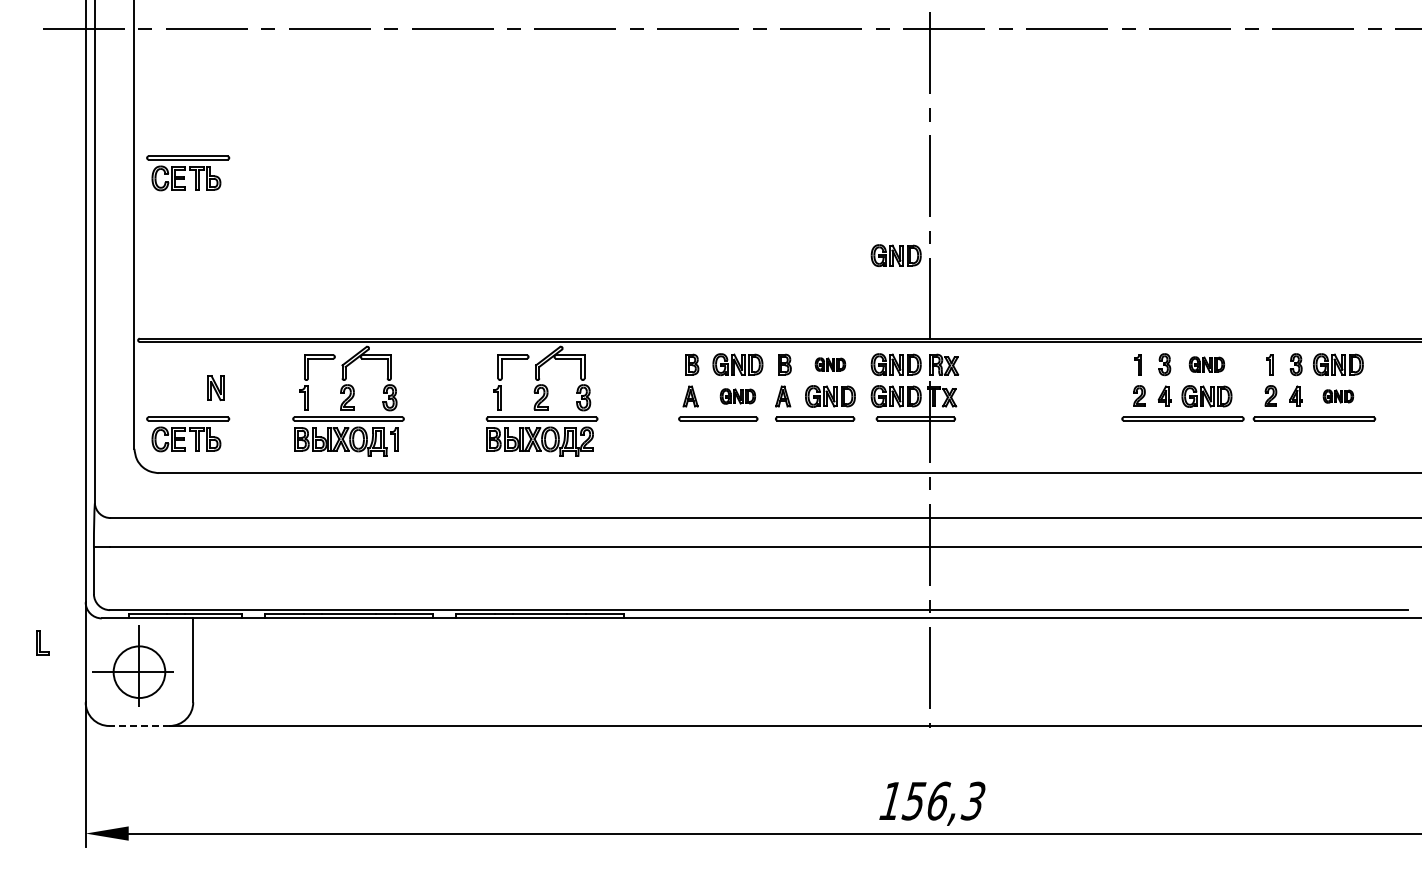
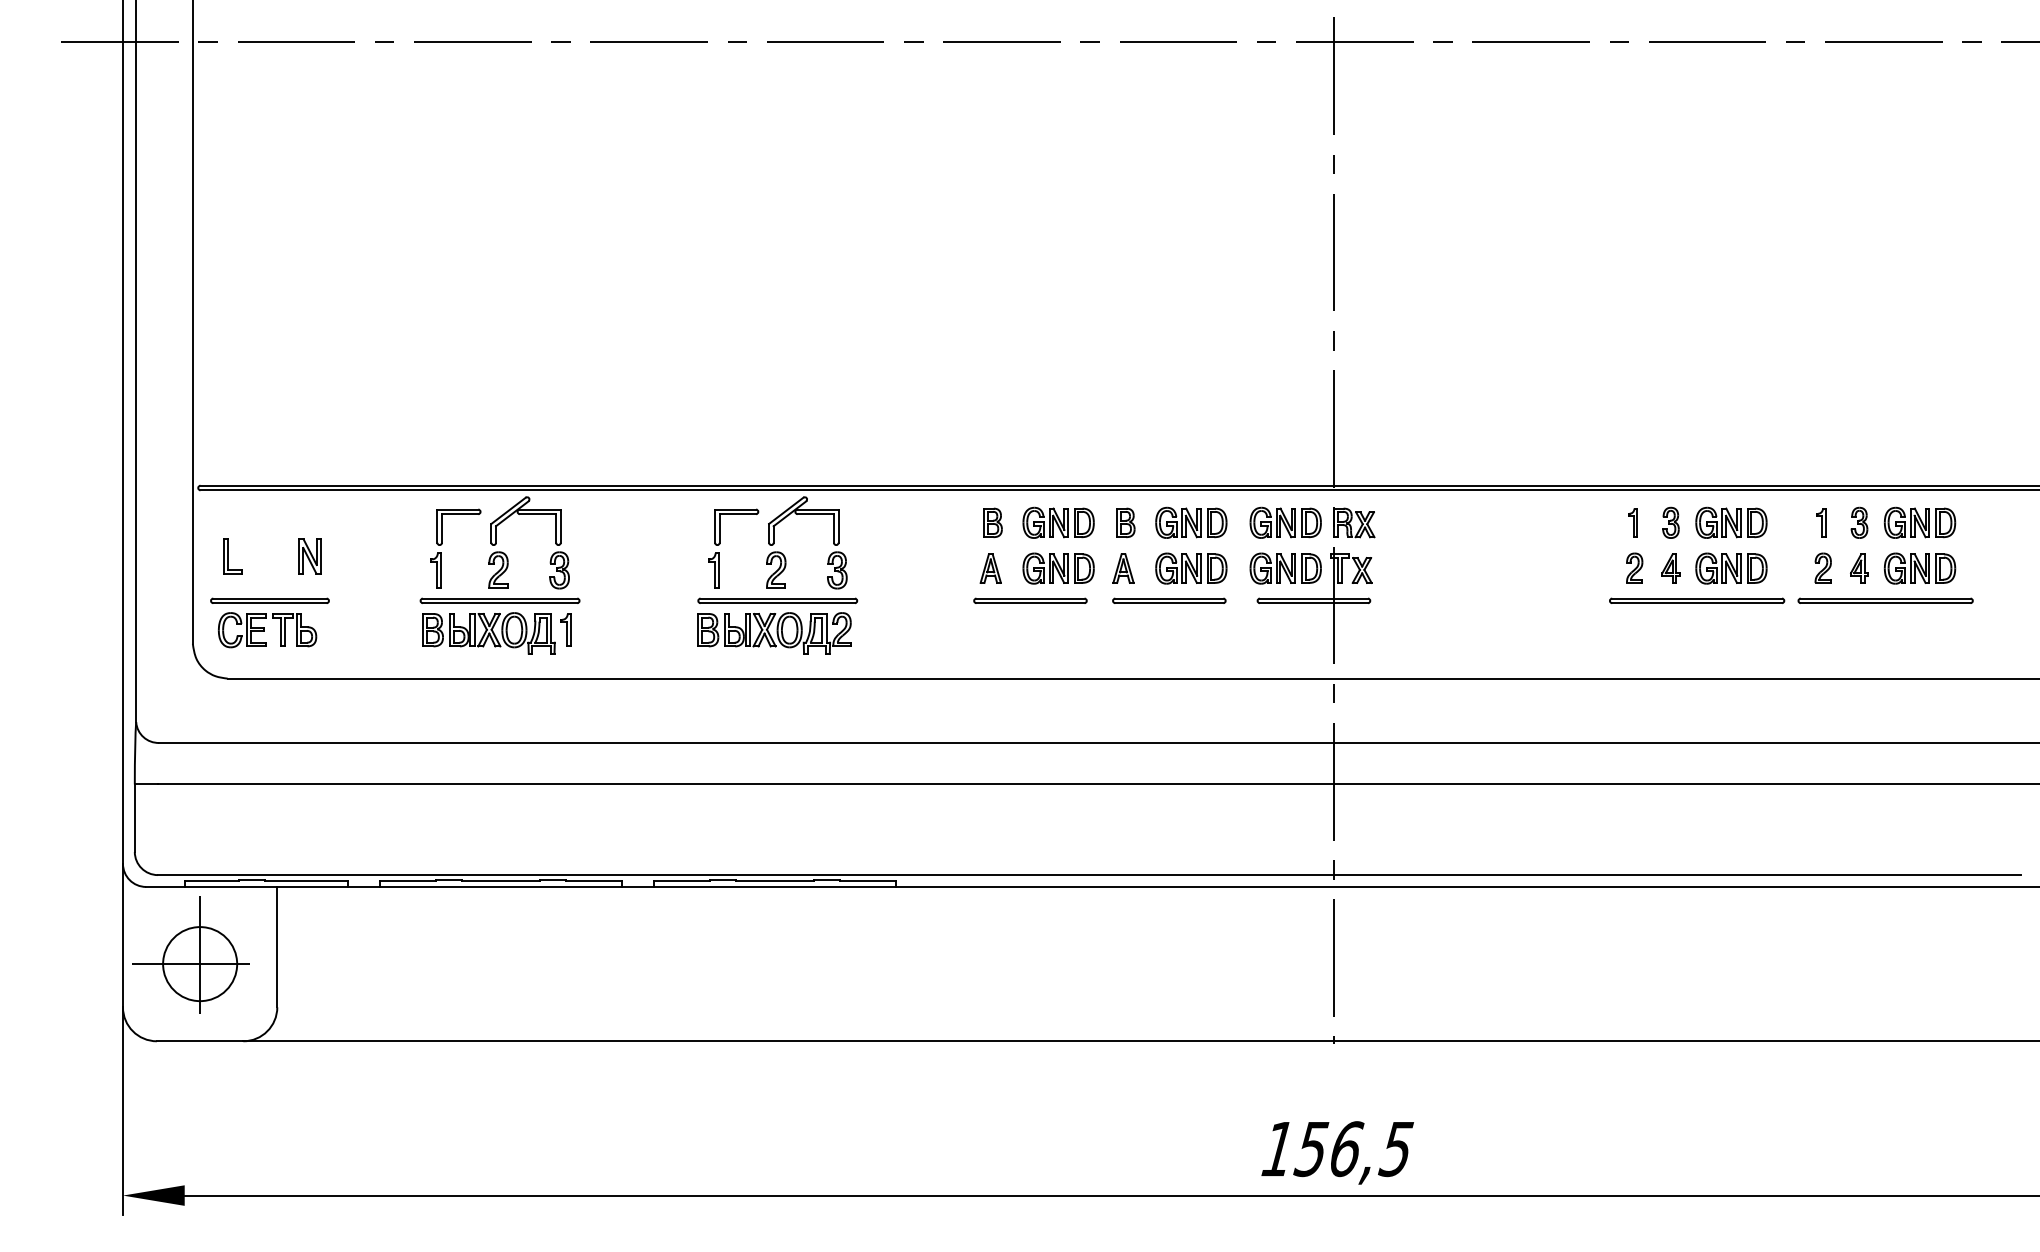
part: (188, 173) -> (270, 248), removed
part: (895, 255) -> (1284, 366), removed
part: (830, 364) -> (1191, 522), size x1.67
part: (1206, 364) -> (1730, 522), size x1.43
part: (737, 396) -> (1058, 568), size x1.43
part: (1338, 396) -> (1920, 568), size x1.67
part: (42, 642) -> (231, 555), moved
line: (138, 725) -> (198, 1040), dashed -> solid
text: (972, 800) -> (1395, 1148), 156,3 -> 156,5

